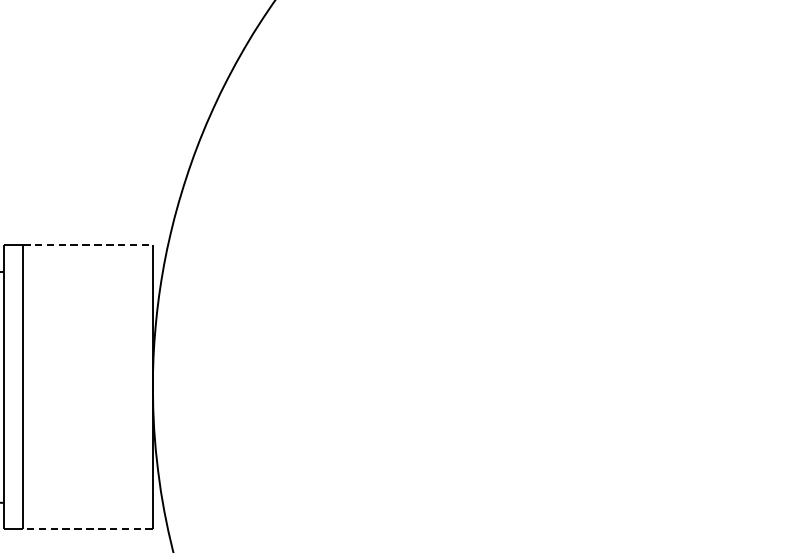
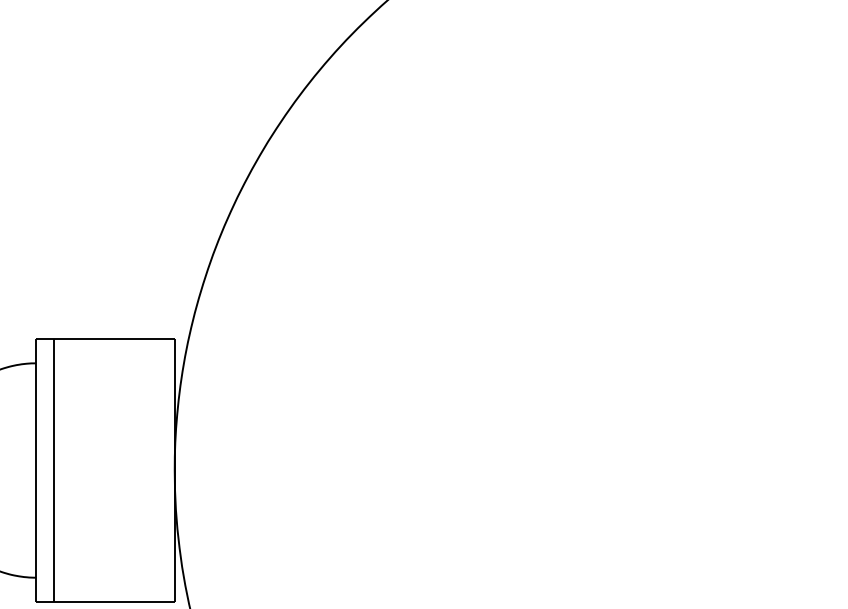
line: (88, 245) -> (114, 338), dashed -> solid
line: (86, 529) -> (113, 602), dashed -> solid

